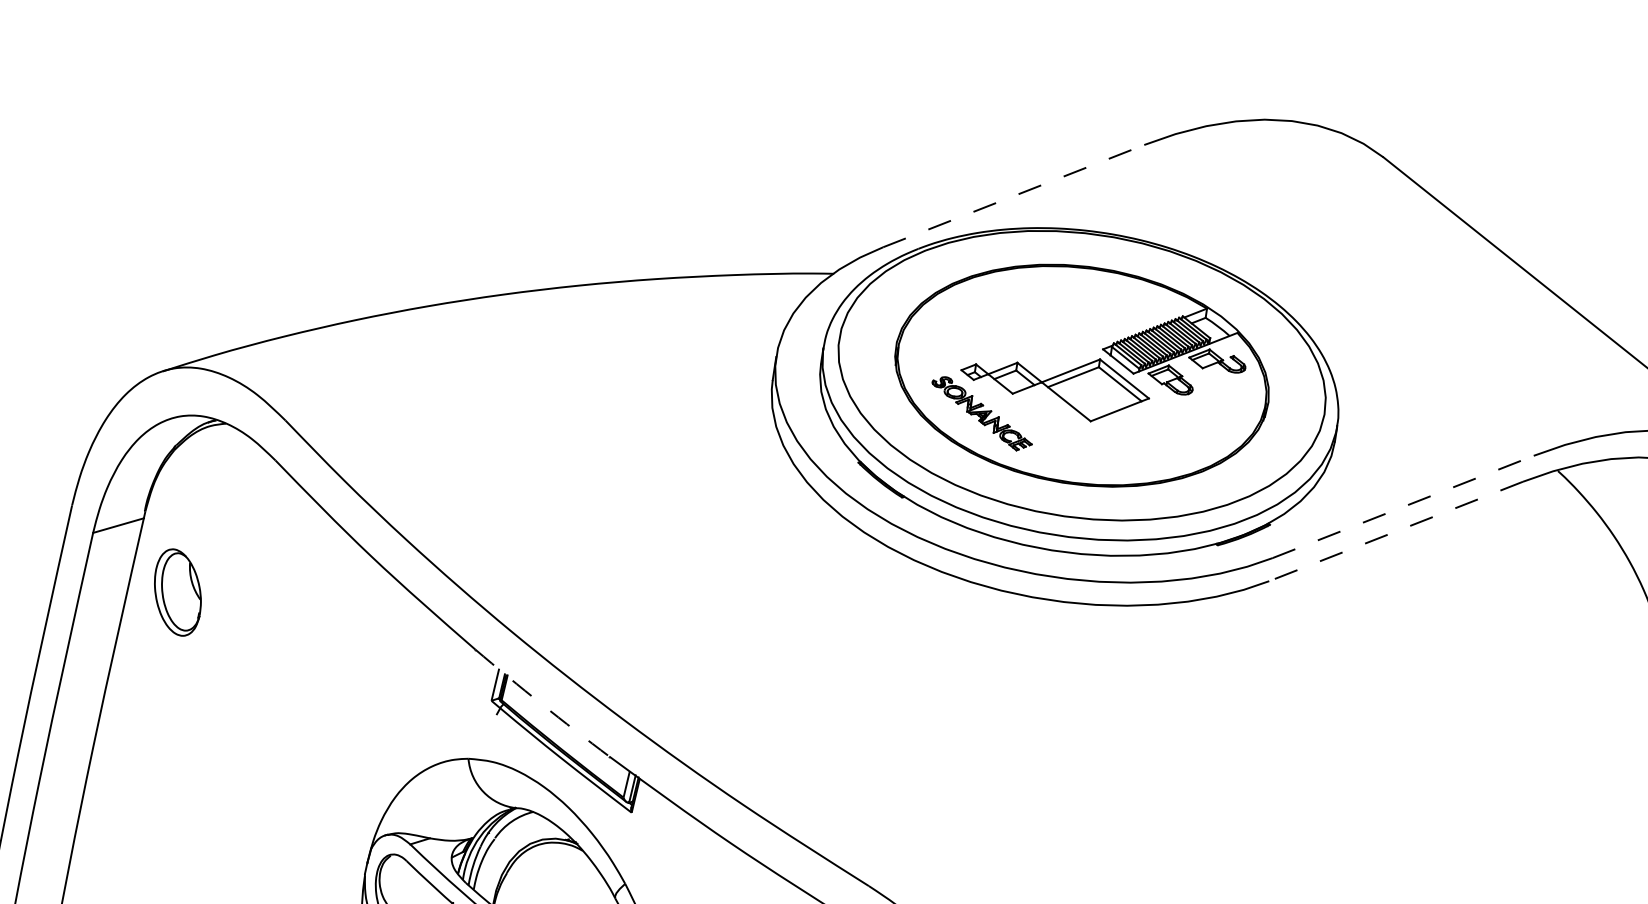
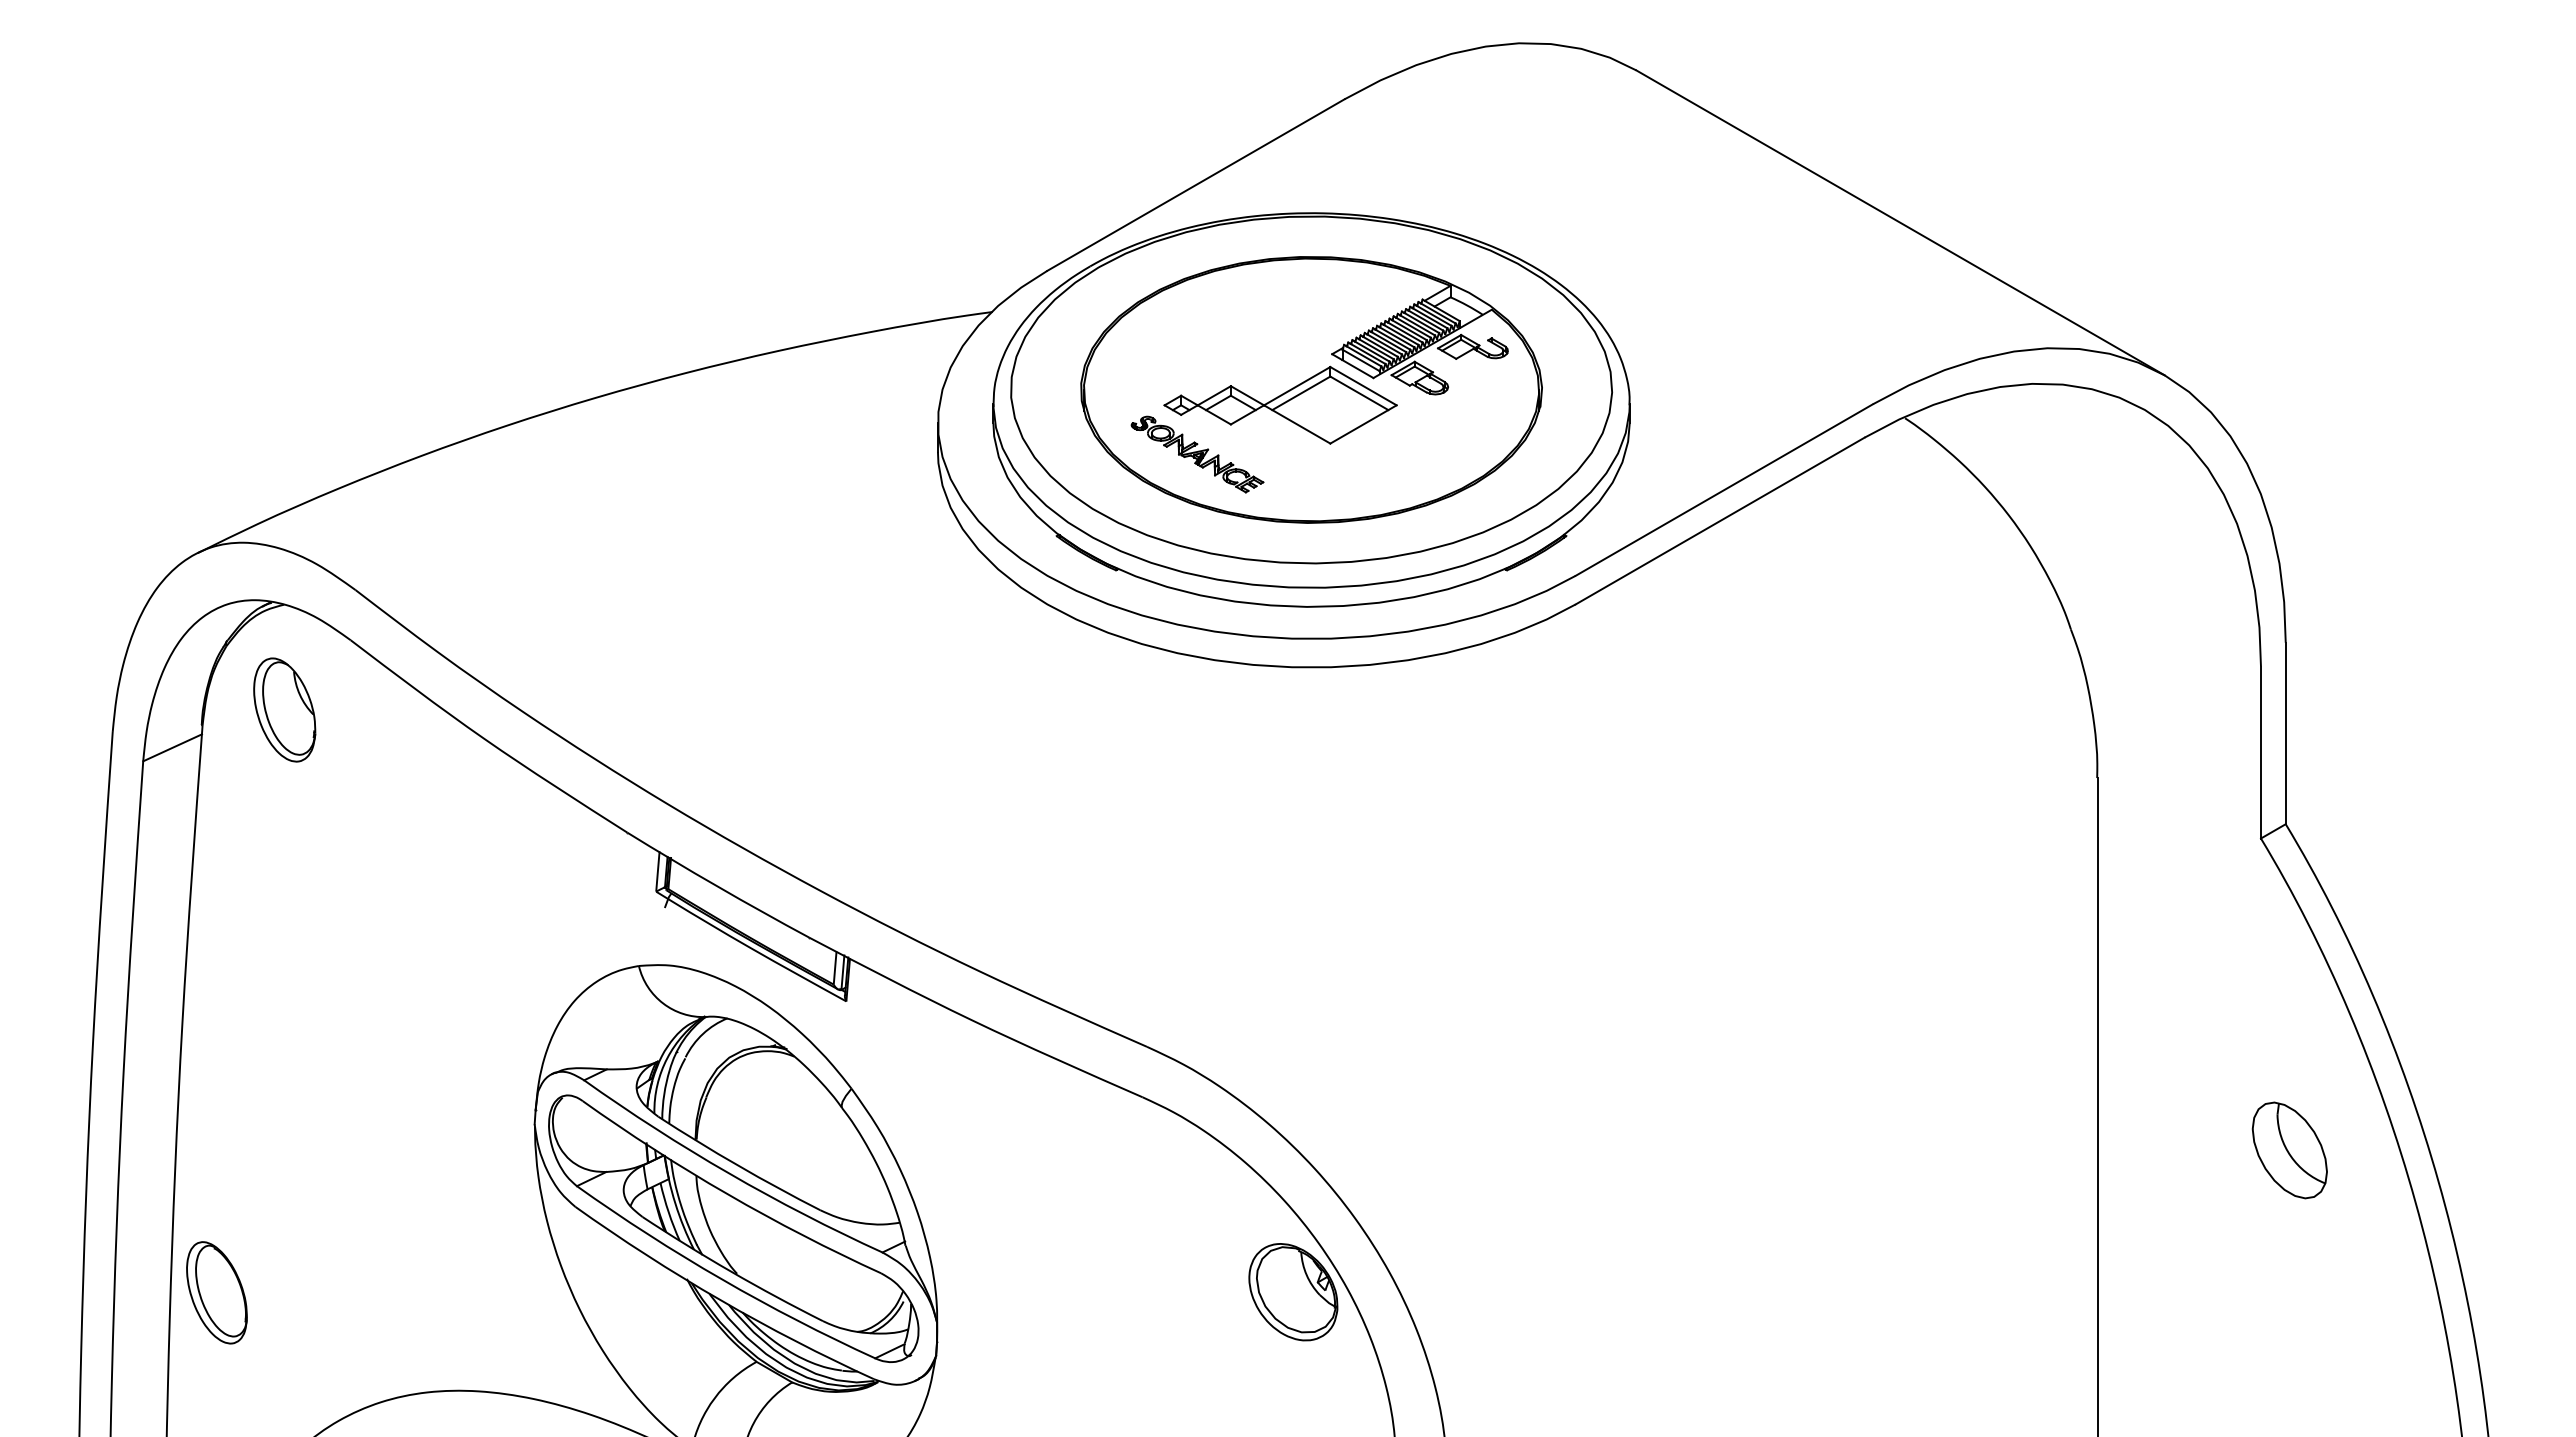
line: (1013, 196) -> (1195, 185), dashed -> solid
line: (1403, 507) -> (1724, 490), dashed -> solid
line: (1396, 531) -> (1720, 521), dashed -> solid
part: (177, 592) -> (284, 709), moved
arc: (541, 704) -> (717, 886), dashed -> solid

